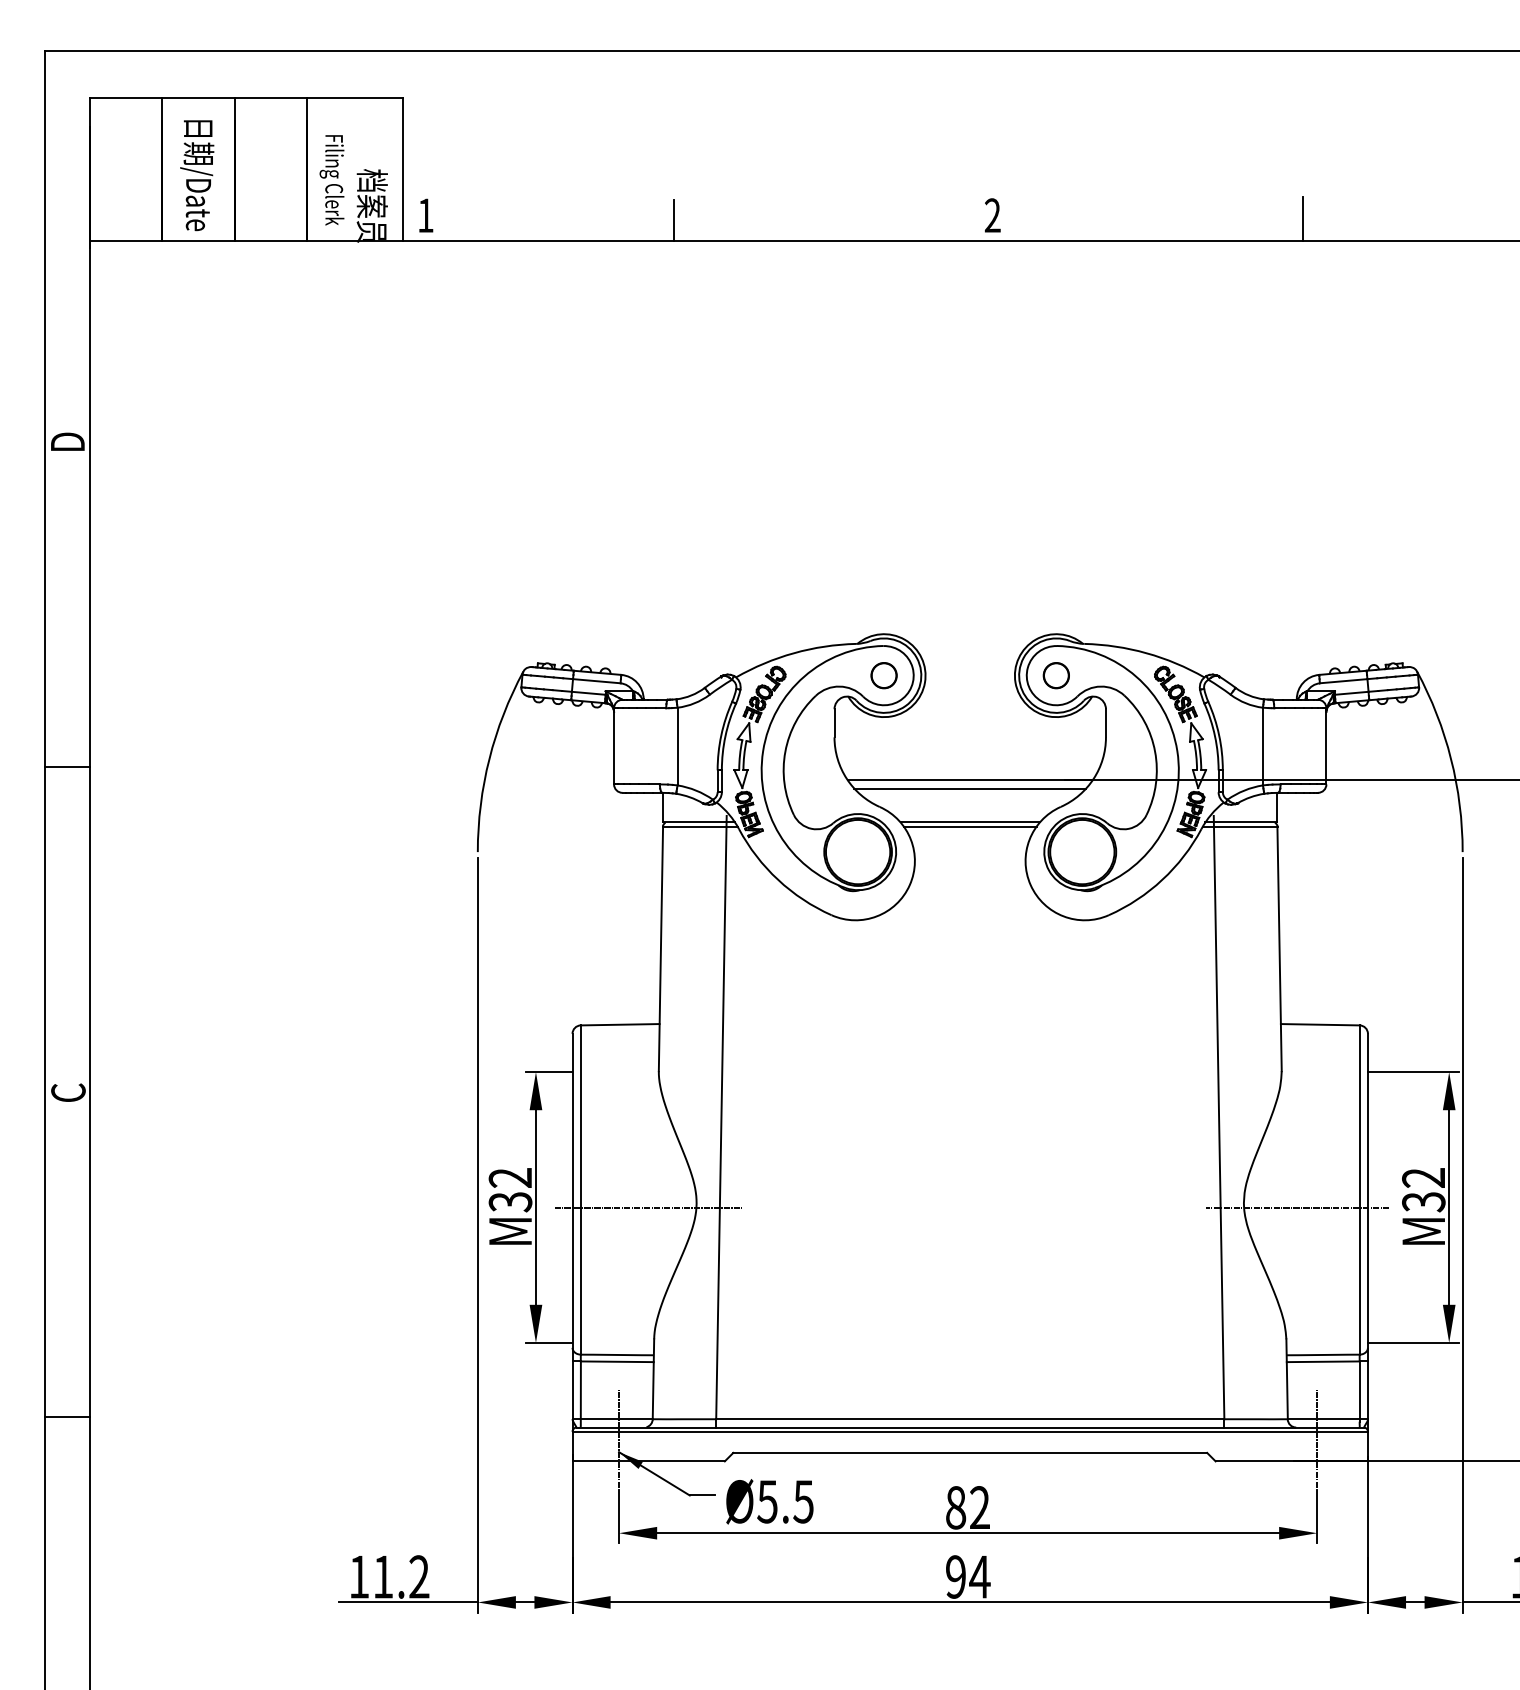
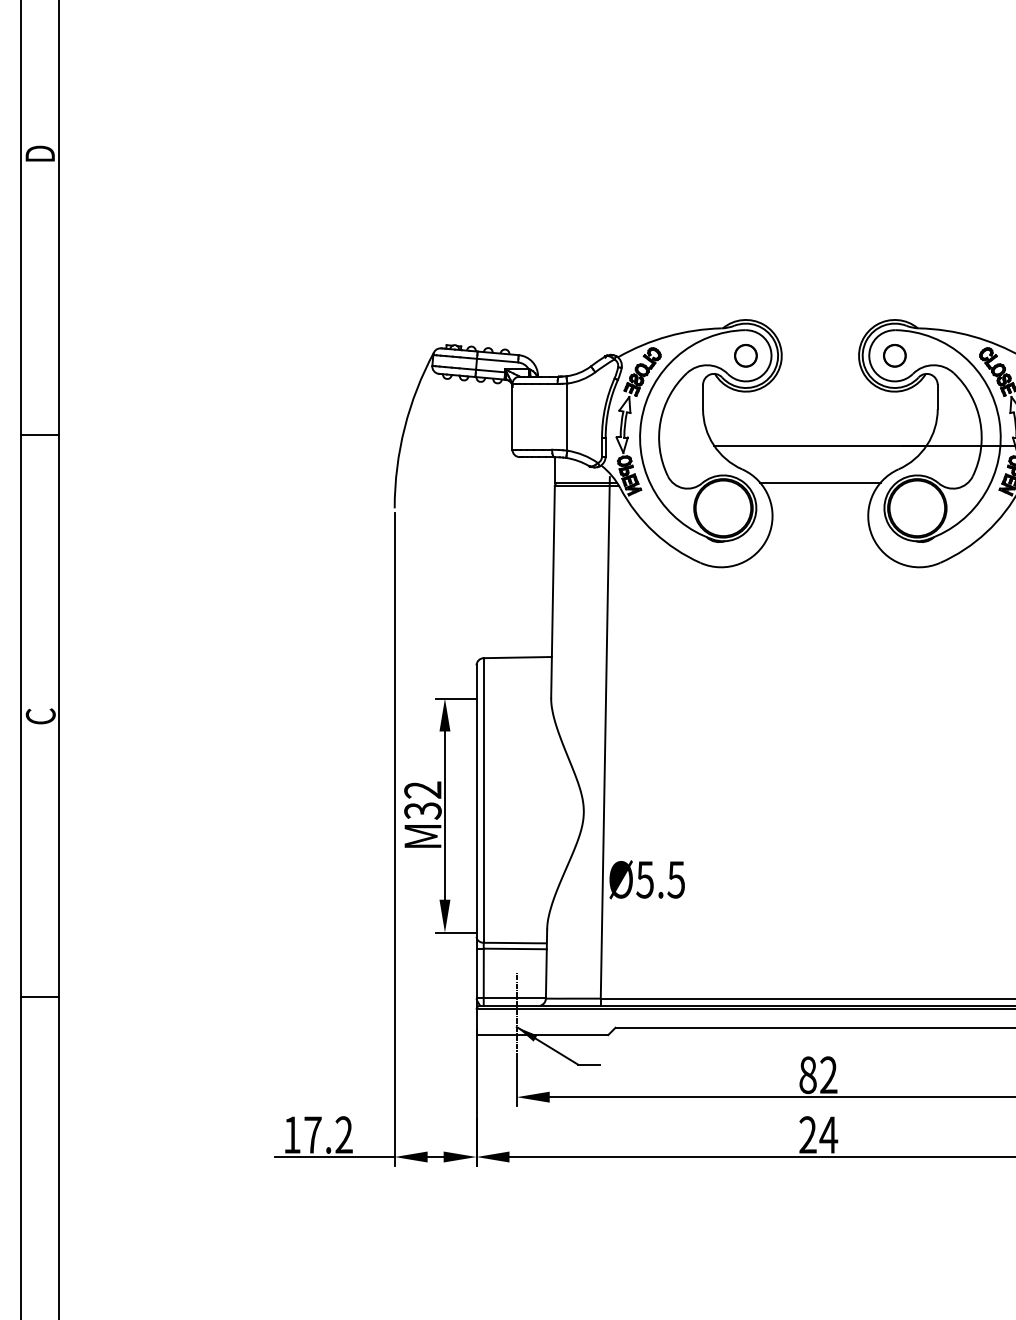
line: (970, 788) -> (820, 453), removed
line: (969, 826) -> (819, 486), removed
line: (647, 1207) -> (541, 815), removed
text: (769, 1501) -> (646, 879), moved
text: (383, 1577) -> (313, 1135), 11.2 -> 17.2
text: (955, 1577) -> (807, 1135), 94 -> 24

